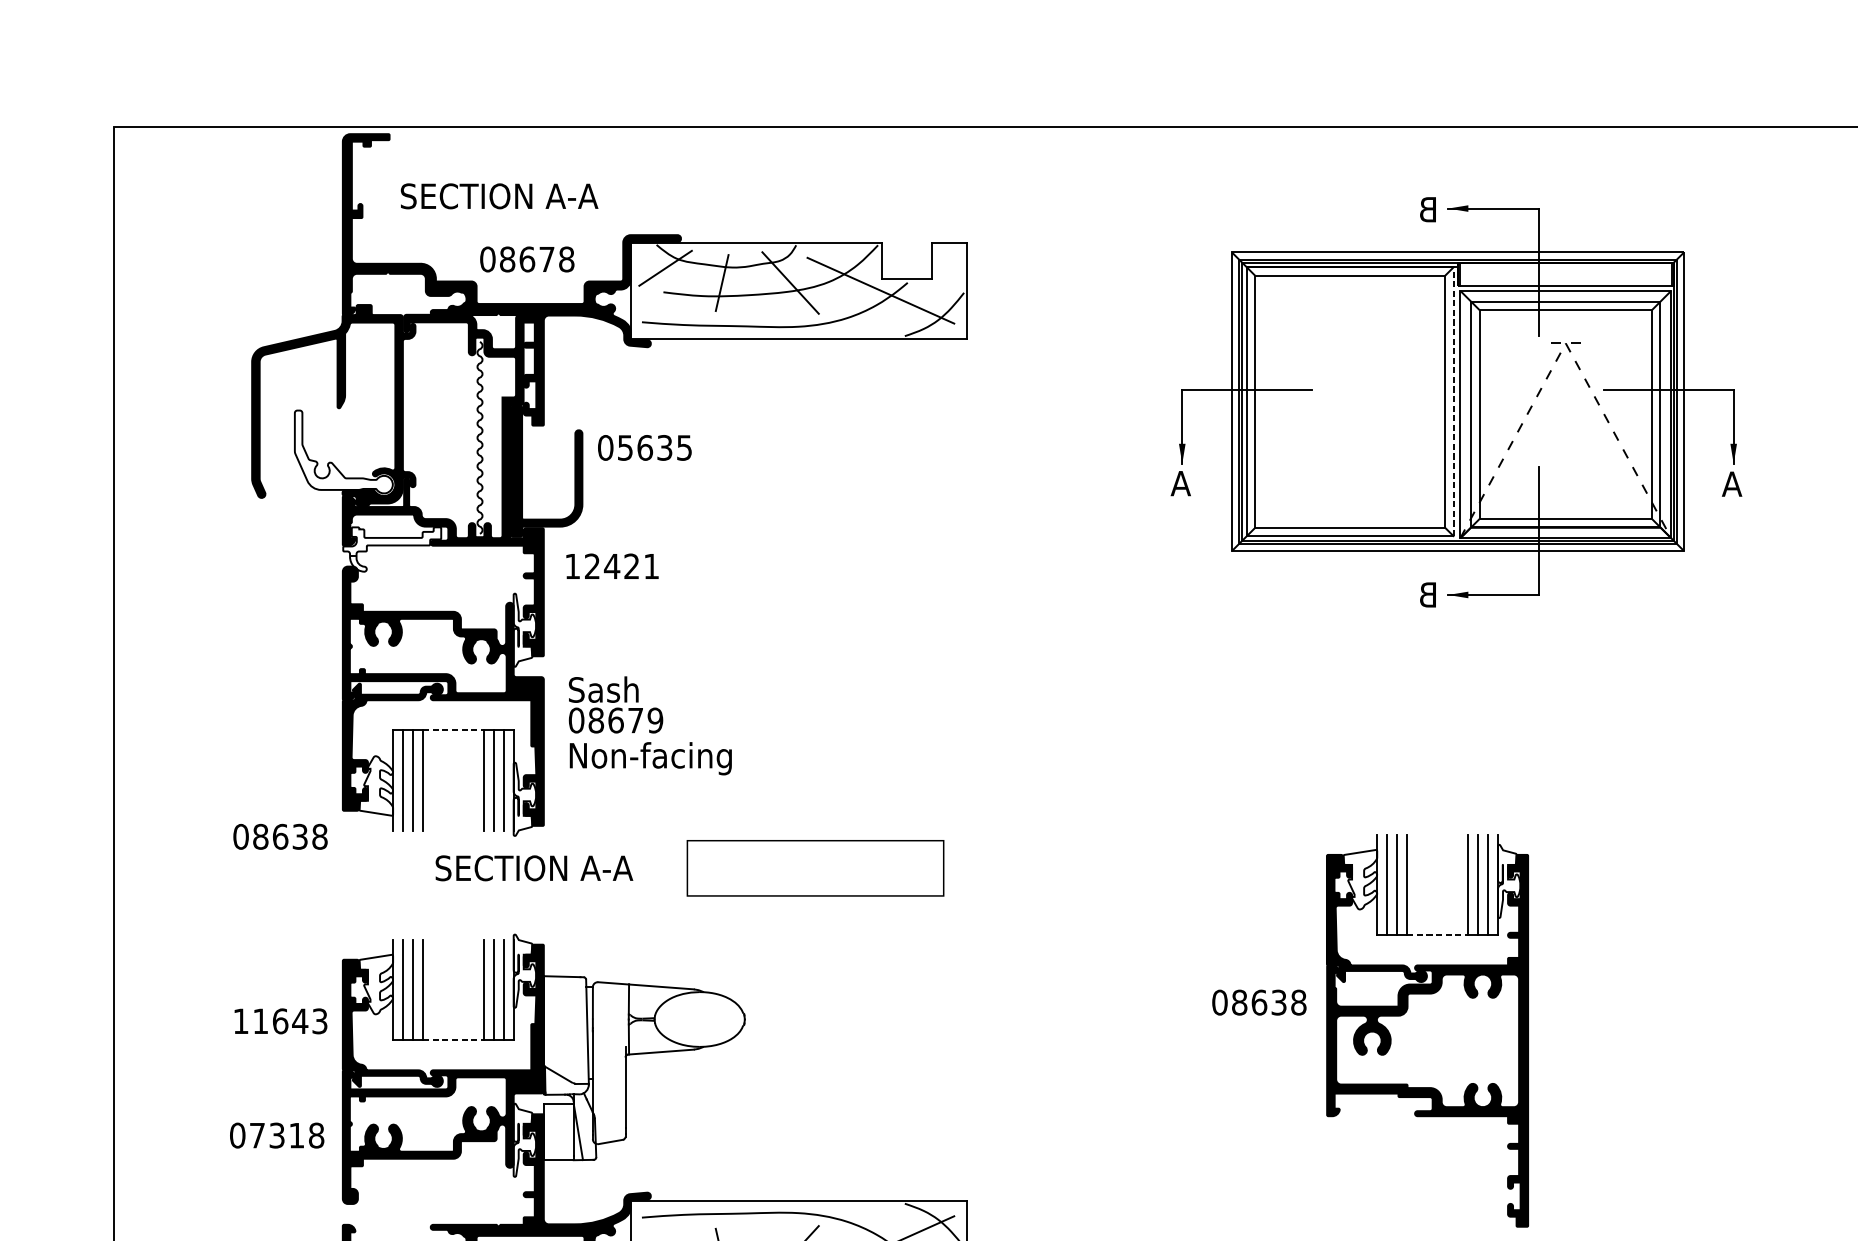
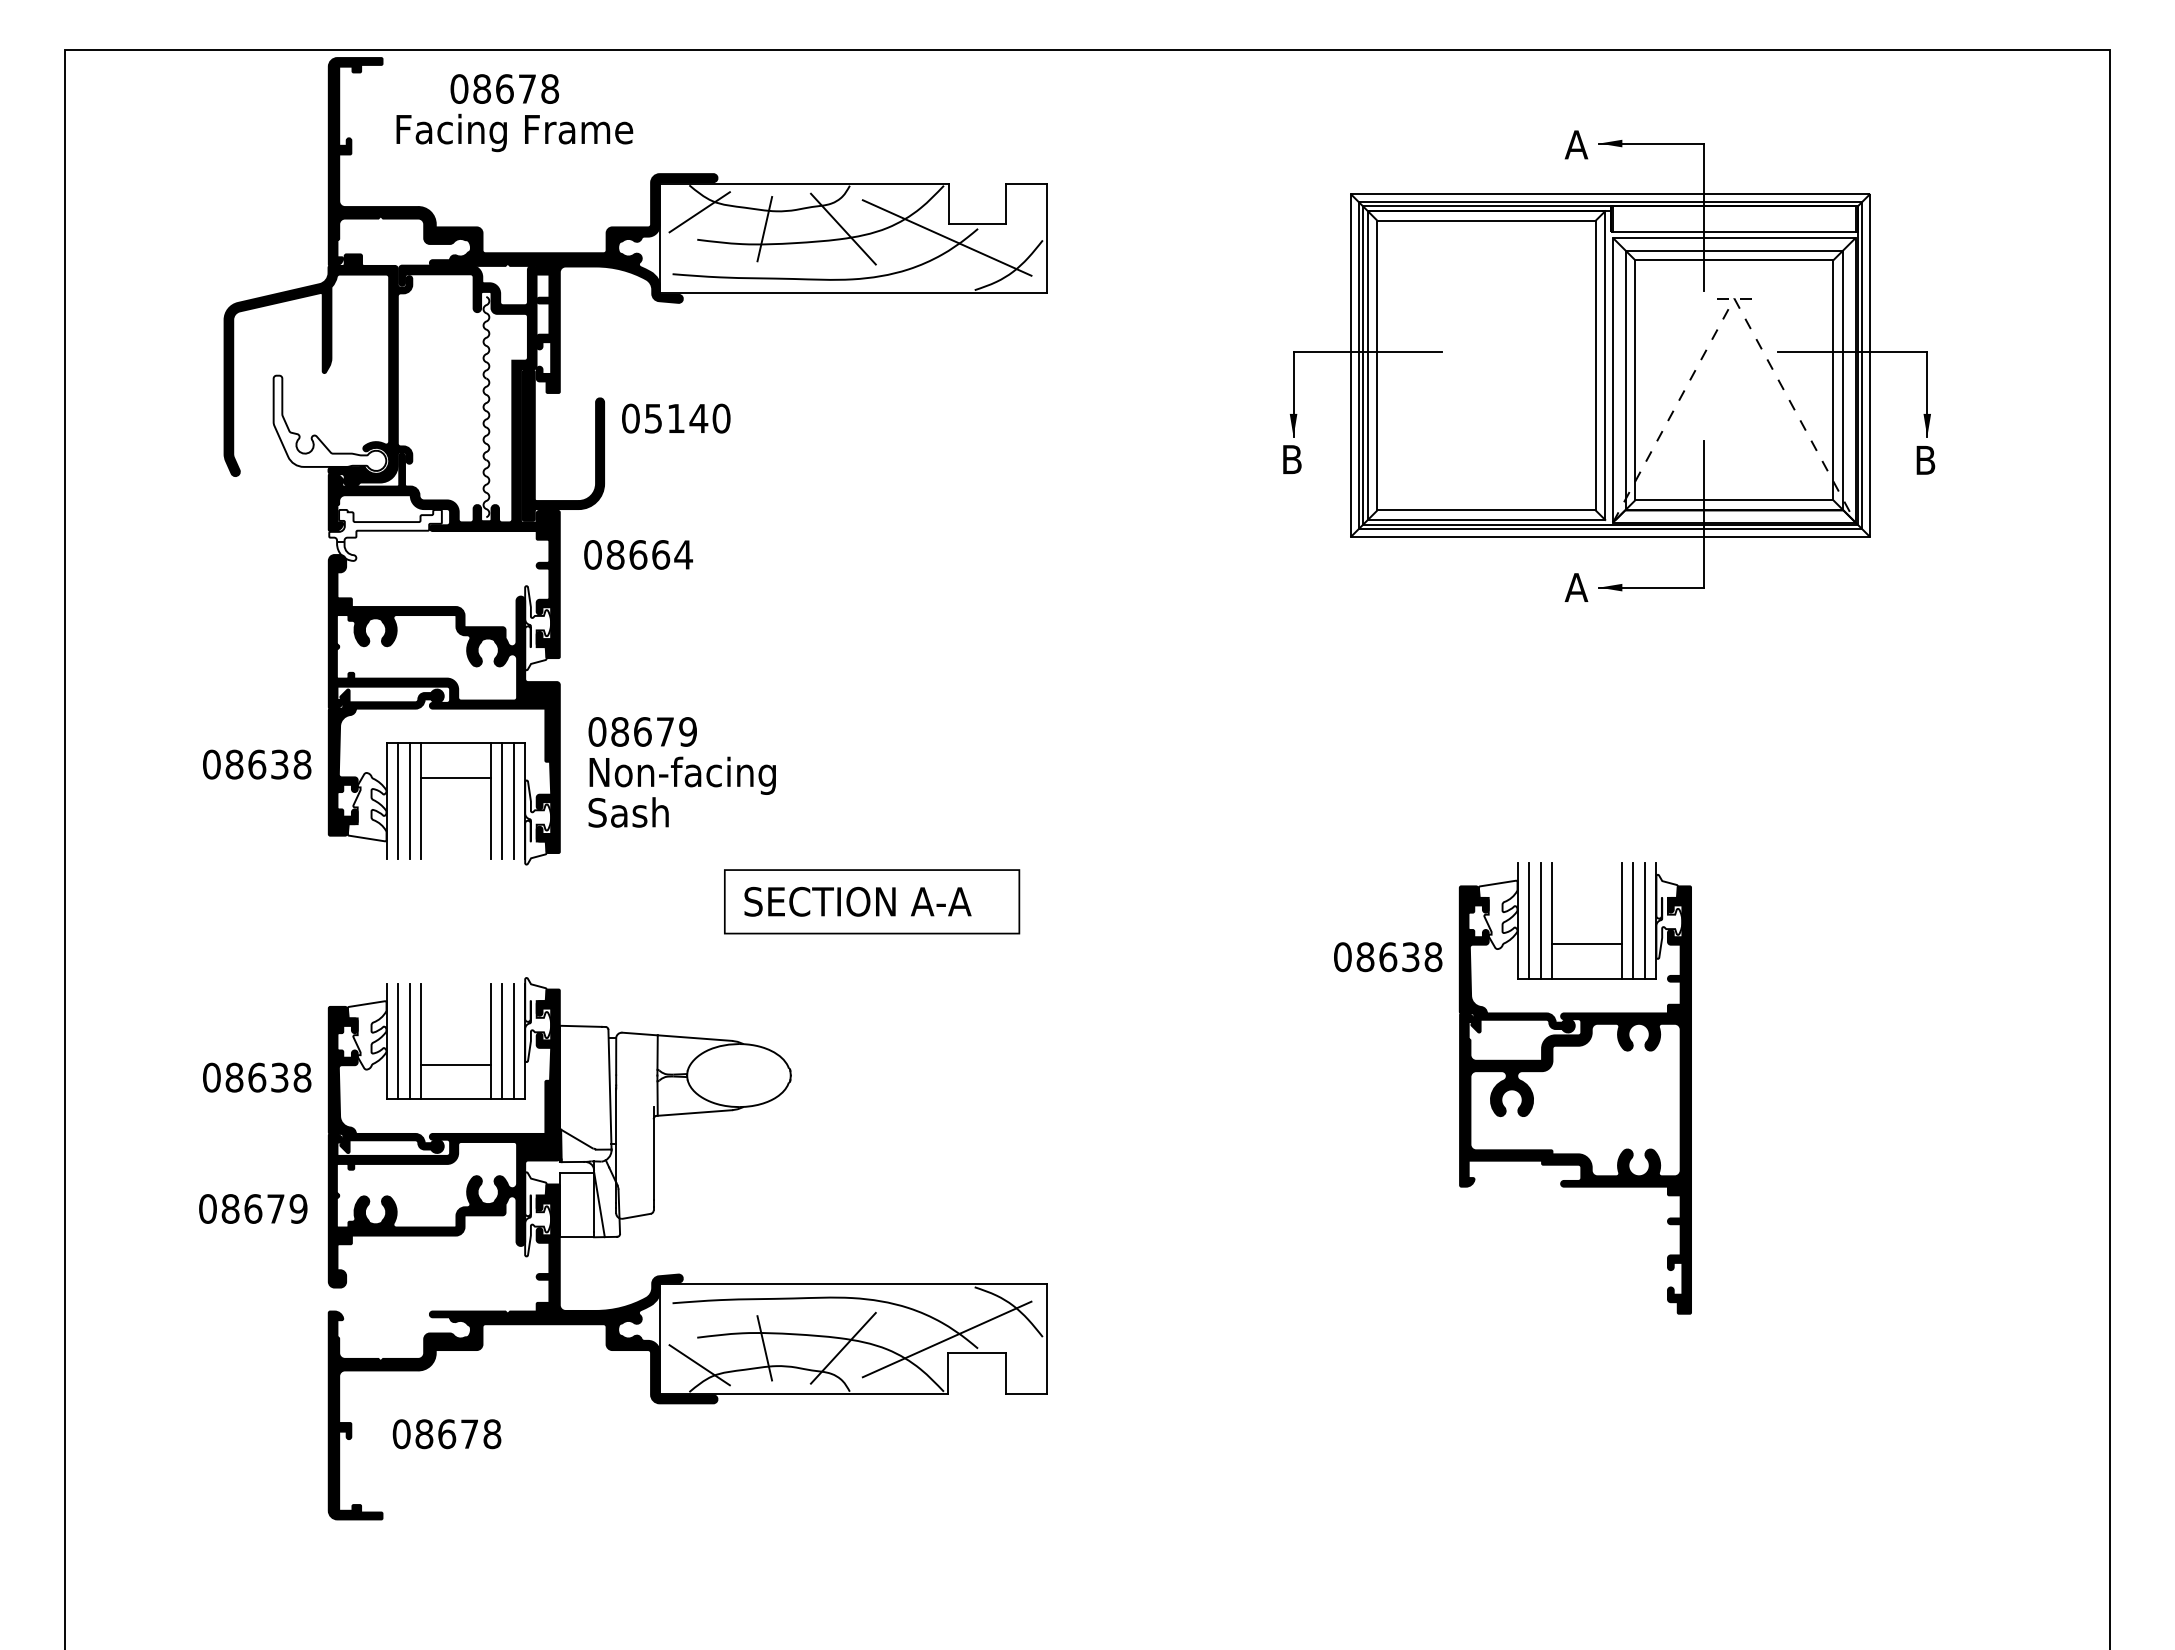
text: (504, 198) -> (514, 132), SECTION A-A -> Facing Frame
text: (1428, 209) -> (1576, 144), B -> A
text: (527, 258) -> (504, 88), moved
line: (1453, 401) -> (1605, 365), dashed -> solid
text: (664, 447) -> (698, 418), 05635 -> 05140
text: (1180, 483) -> (1291, 459), A -> B
text: (1732, 484) -> (1925, 460), A -> B
text: (612, 566) -> (638, 554), 12421 -> 08664
text: (1428, 594) -> (1576, 587), B -> A
text: (603, 689) -> (628, 812), moved
line: (453, 730) -> (455, 743), dashed -> solid
line: (453, 760) -> (455, 777), added
text: (280, 836) -> (257, 764), moved
text: (534, 868) -> (857, 901), moved
line: (1437, 905) -> (1586, 944), added
line: (1437, 935) -> (1586, 978), dashed -> solid
text: (1259, 1002) -> (1388, 957), moved
line: (453, 1009) -> (455, 1064), added
text: (280, 1021) -> (257, 1077), 11643 -> 08638
line: (453, 1040) -> (455, 1099), dashed -> solid
text: (286, 1135) -> (264, 1208), 07318 -> 08679

